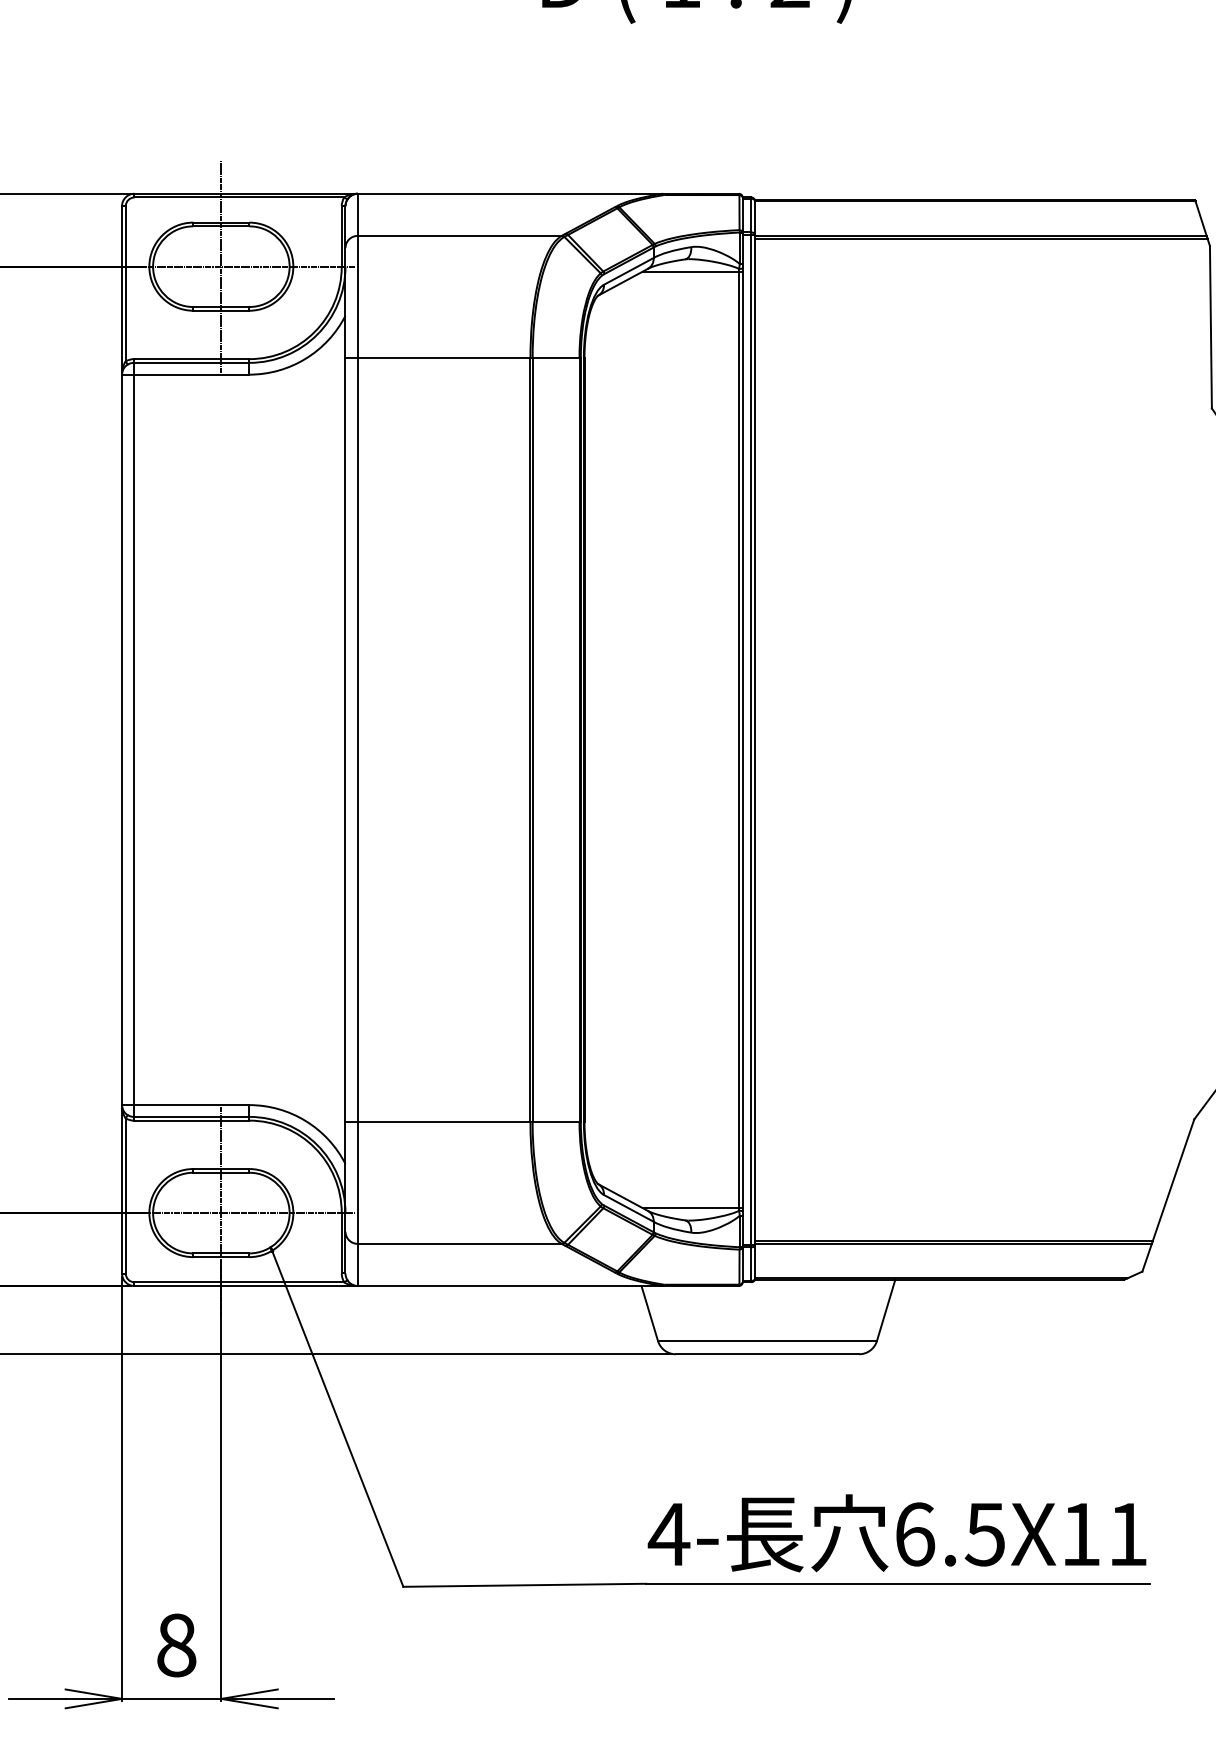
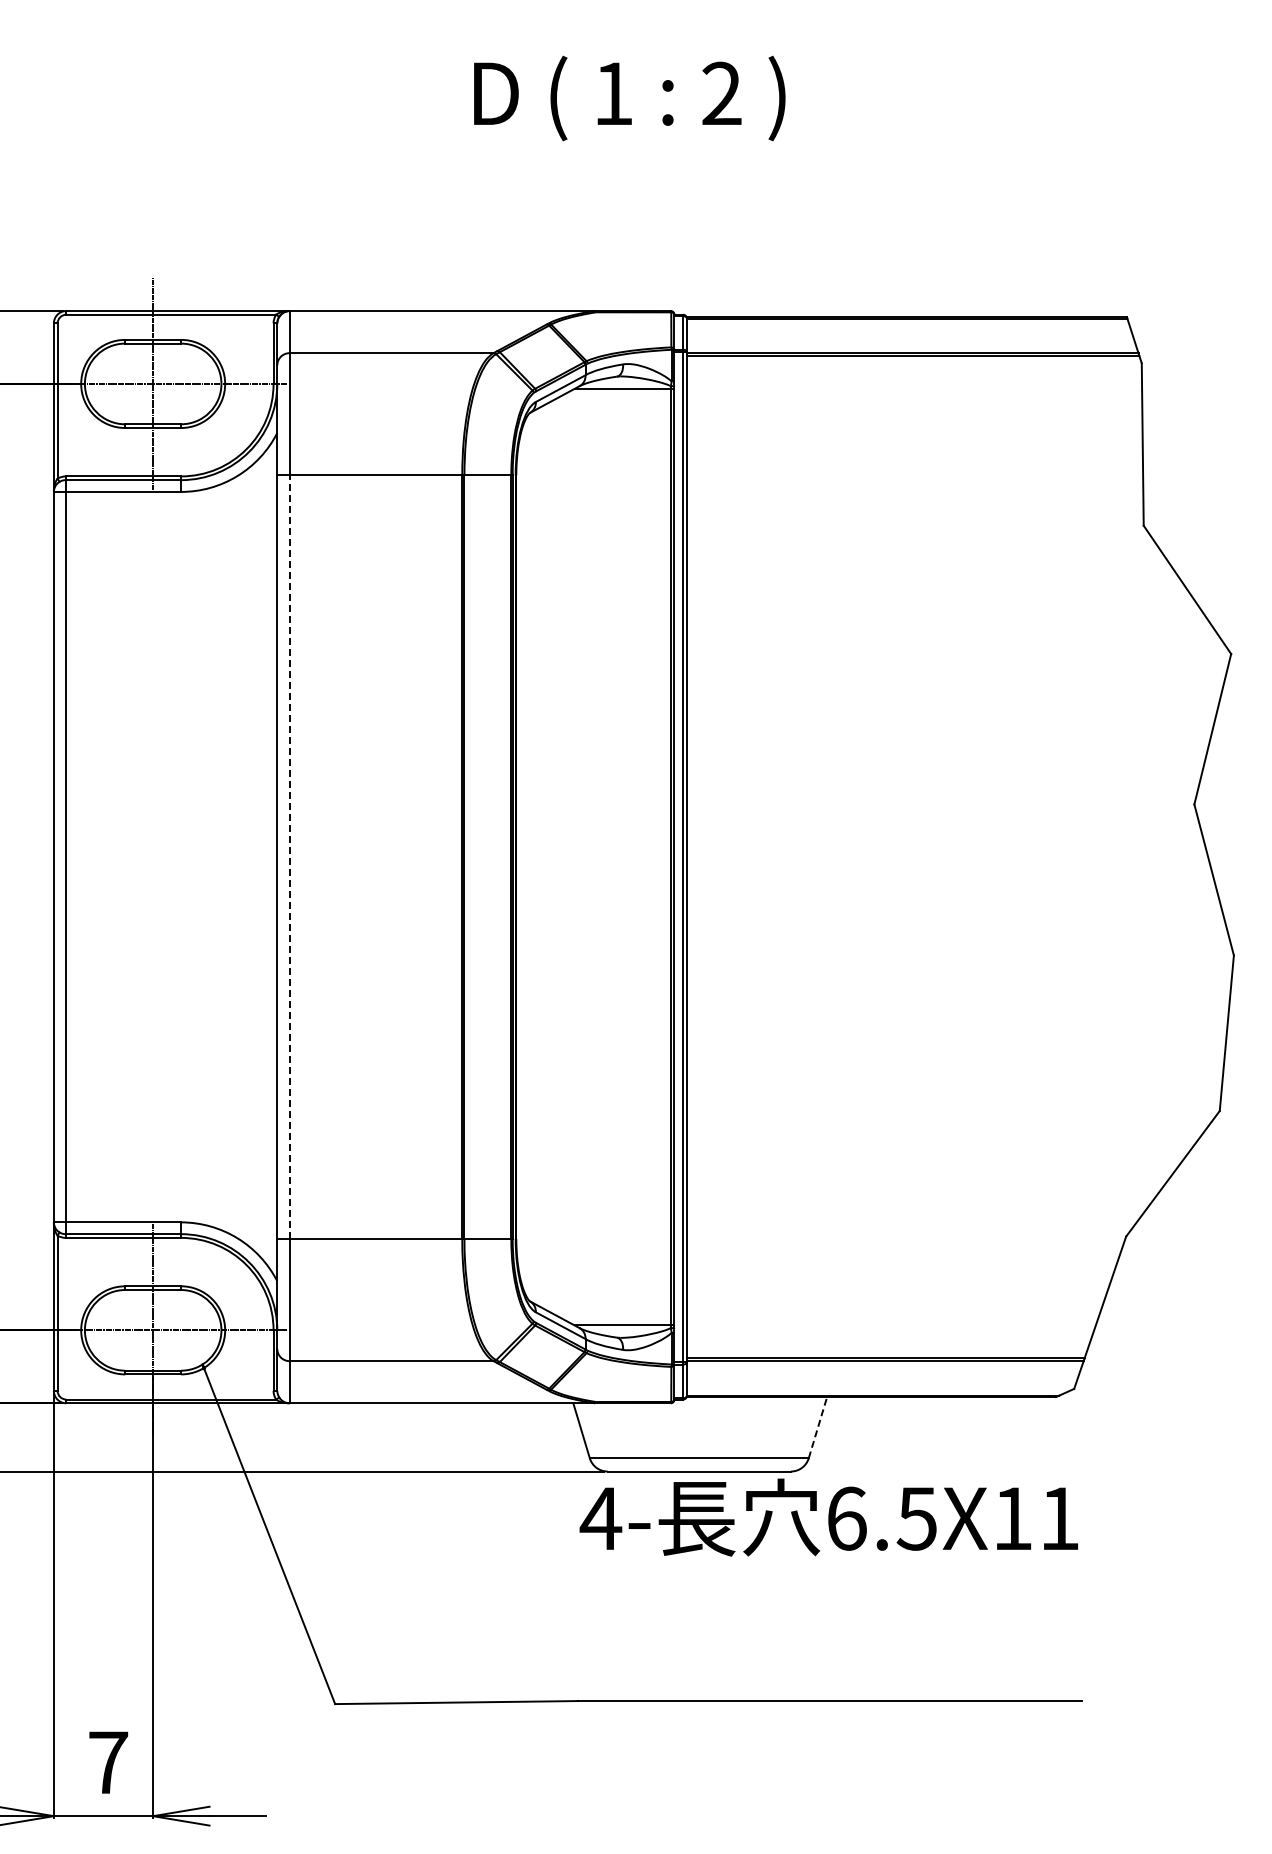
line: (357, 740) -> (289, 857), solid -> dashed
line: (885, 1310) -> (817, 1427), solid -> dashed
text: (896, 1533) -> (828, 1517), moved
text: (176, 1645) -> (108, 1762), 8 -> 7

